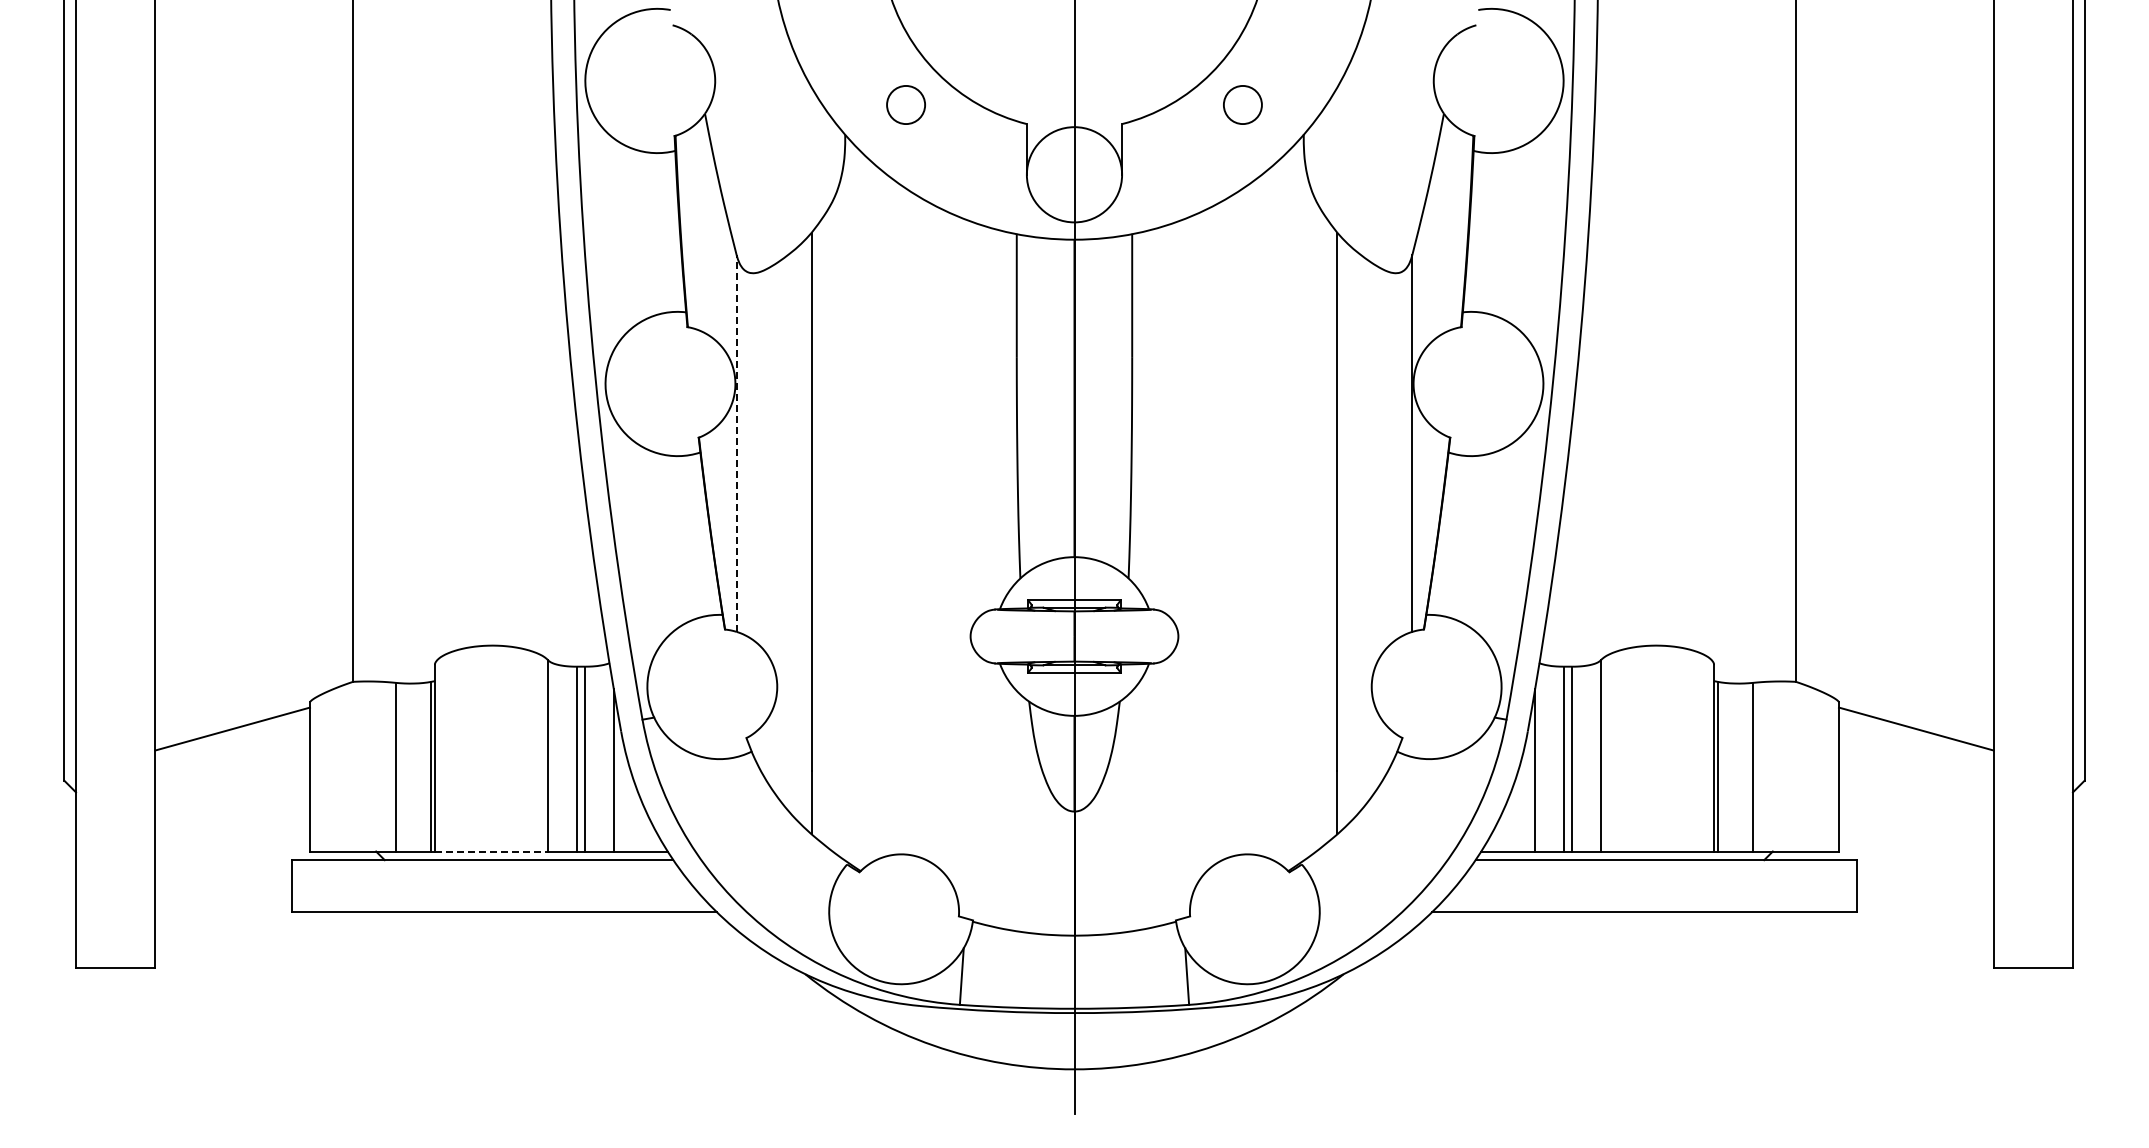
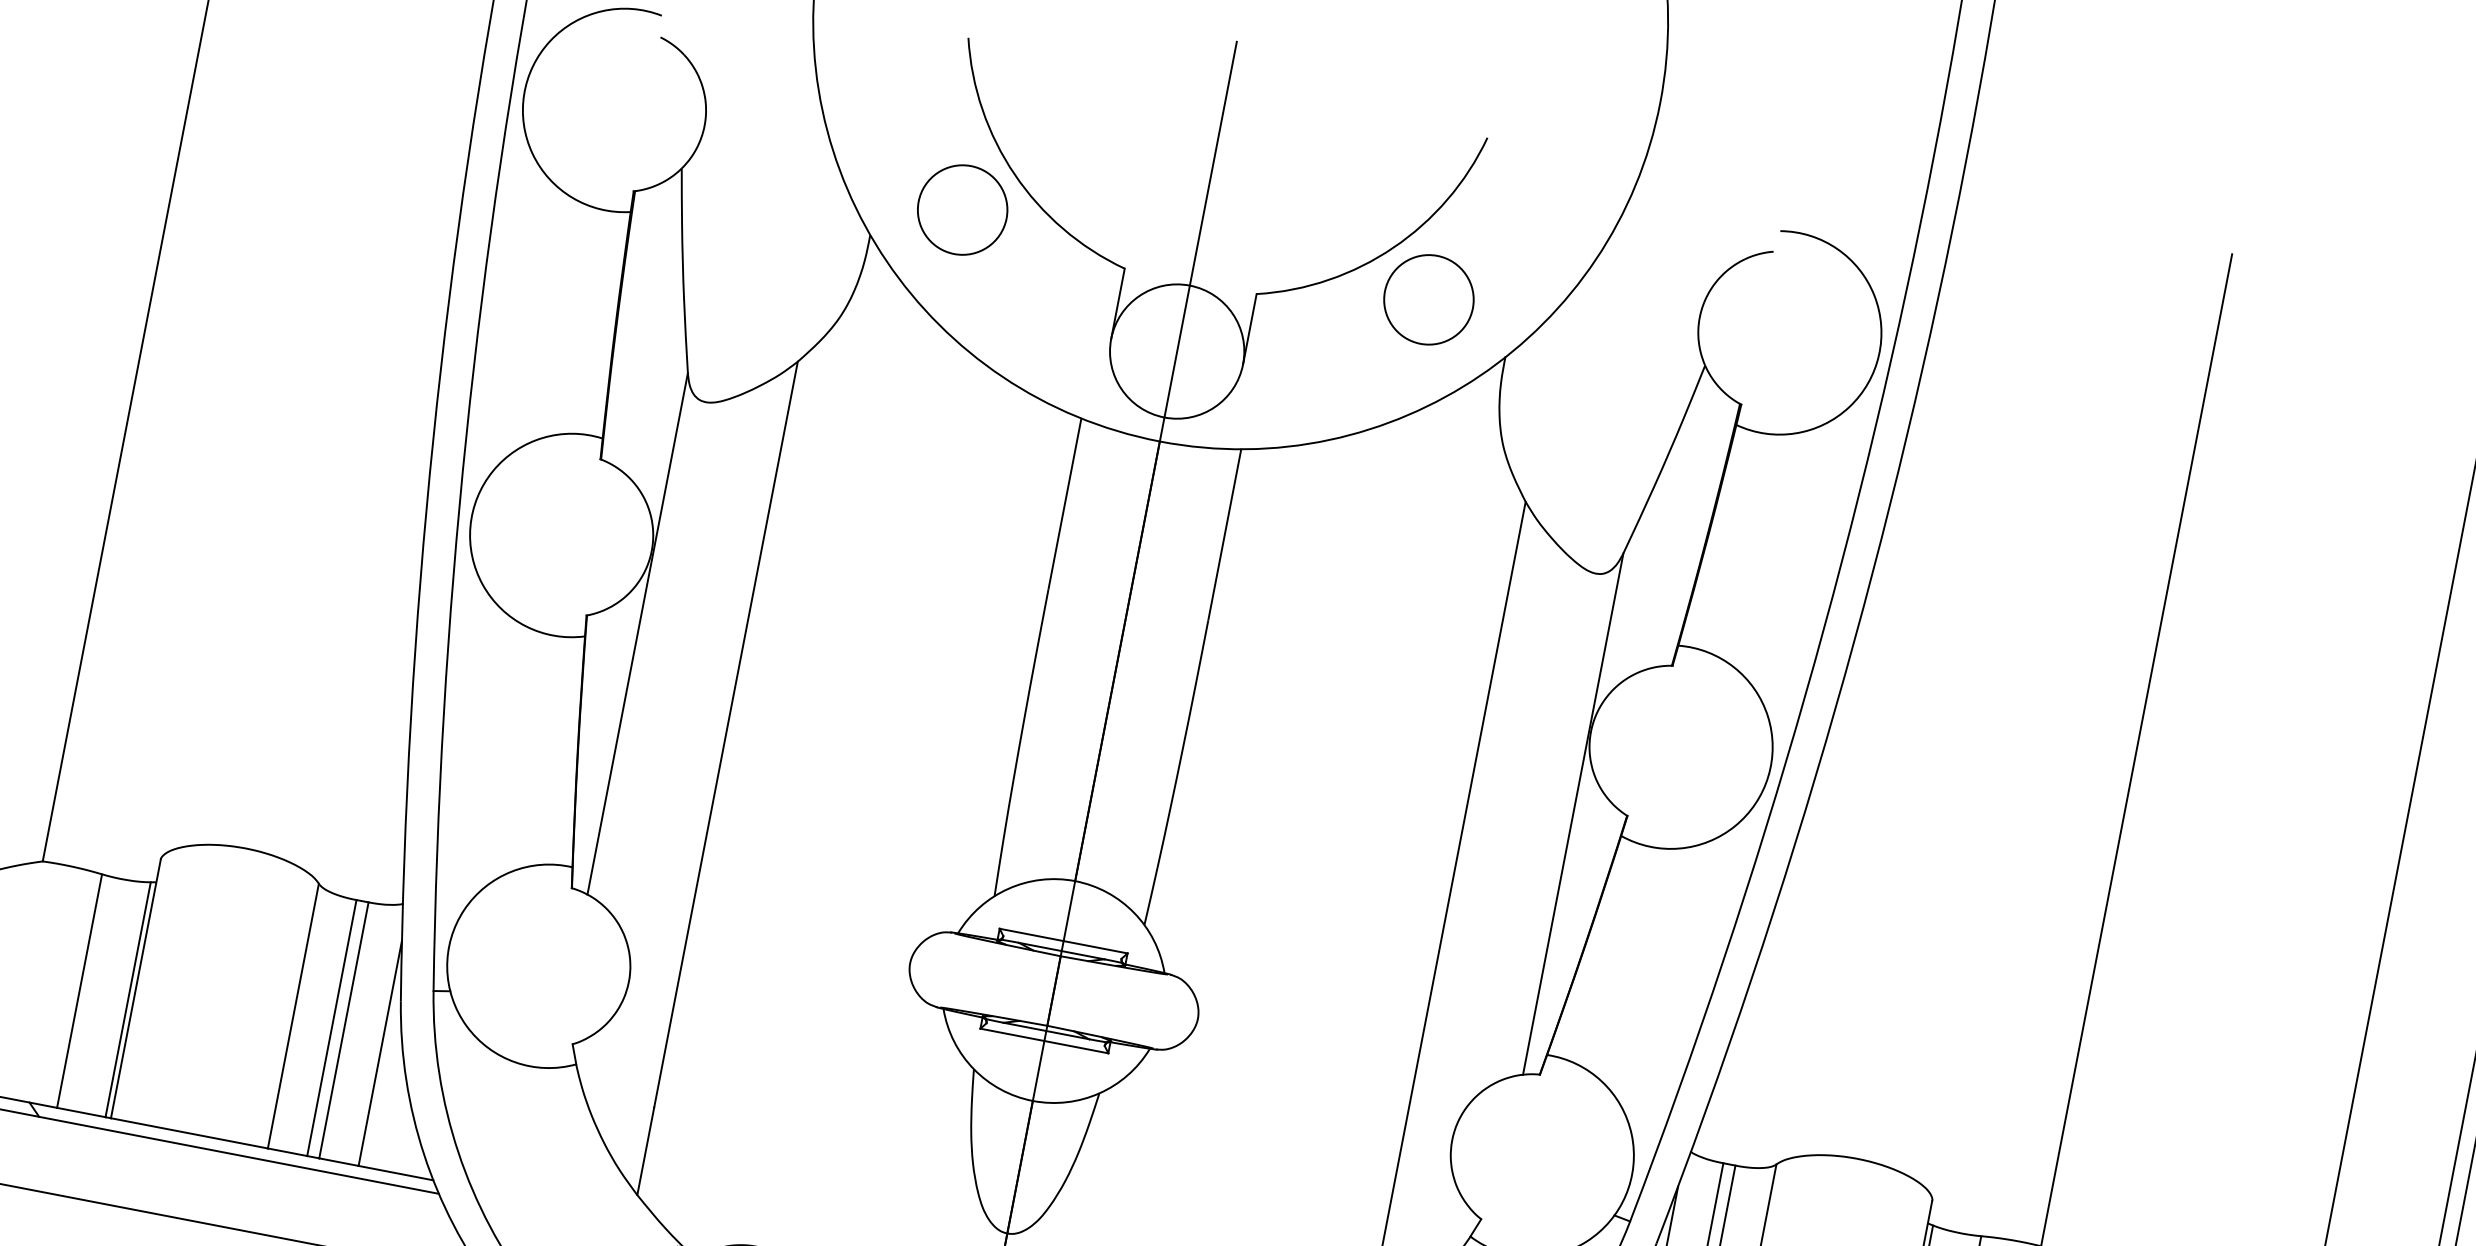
circle: (905, 104) -> (961, 209), size x1.67
circle: (1242, 104) -> (1428, 299), size x1.67
line: (736, 443) -> (637, 633), dashed -> solid
line: (491, 851) -> (189, 1133), dashed -> solid

